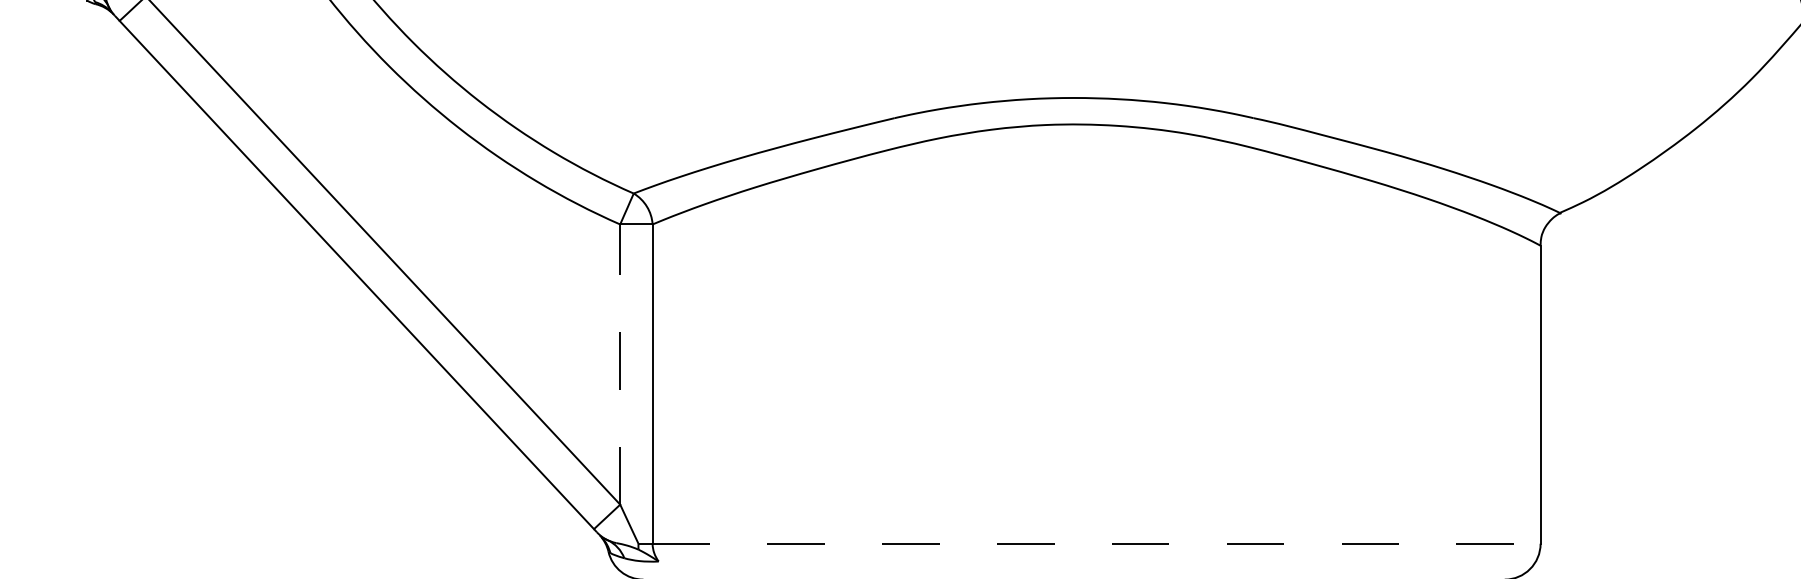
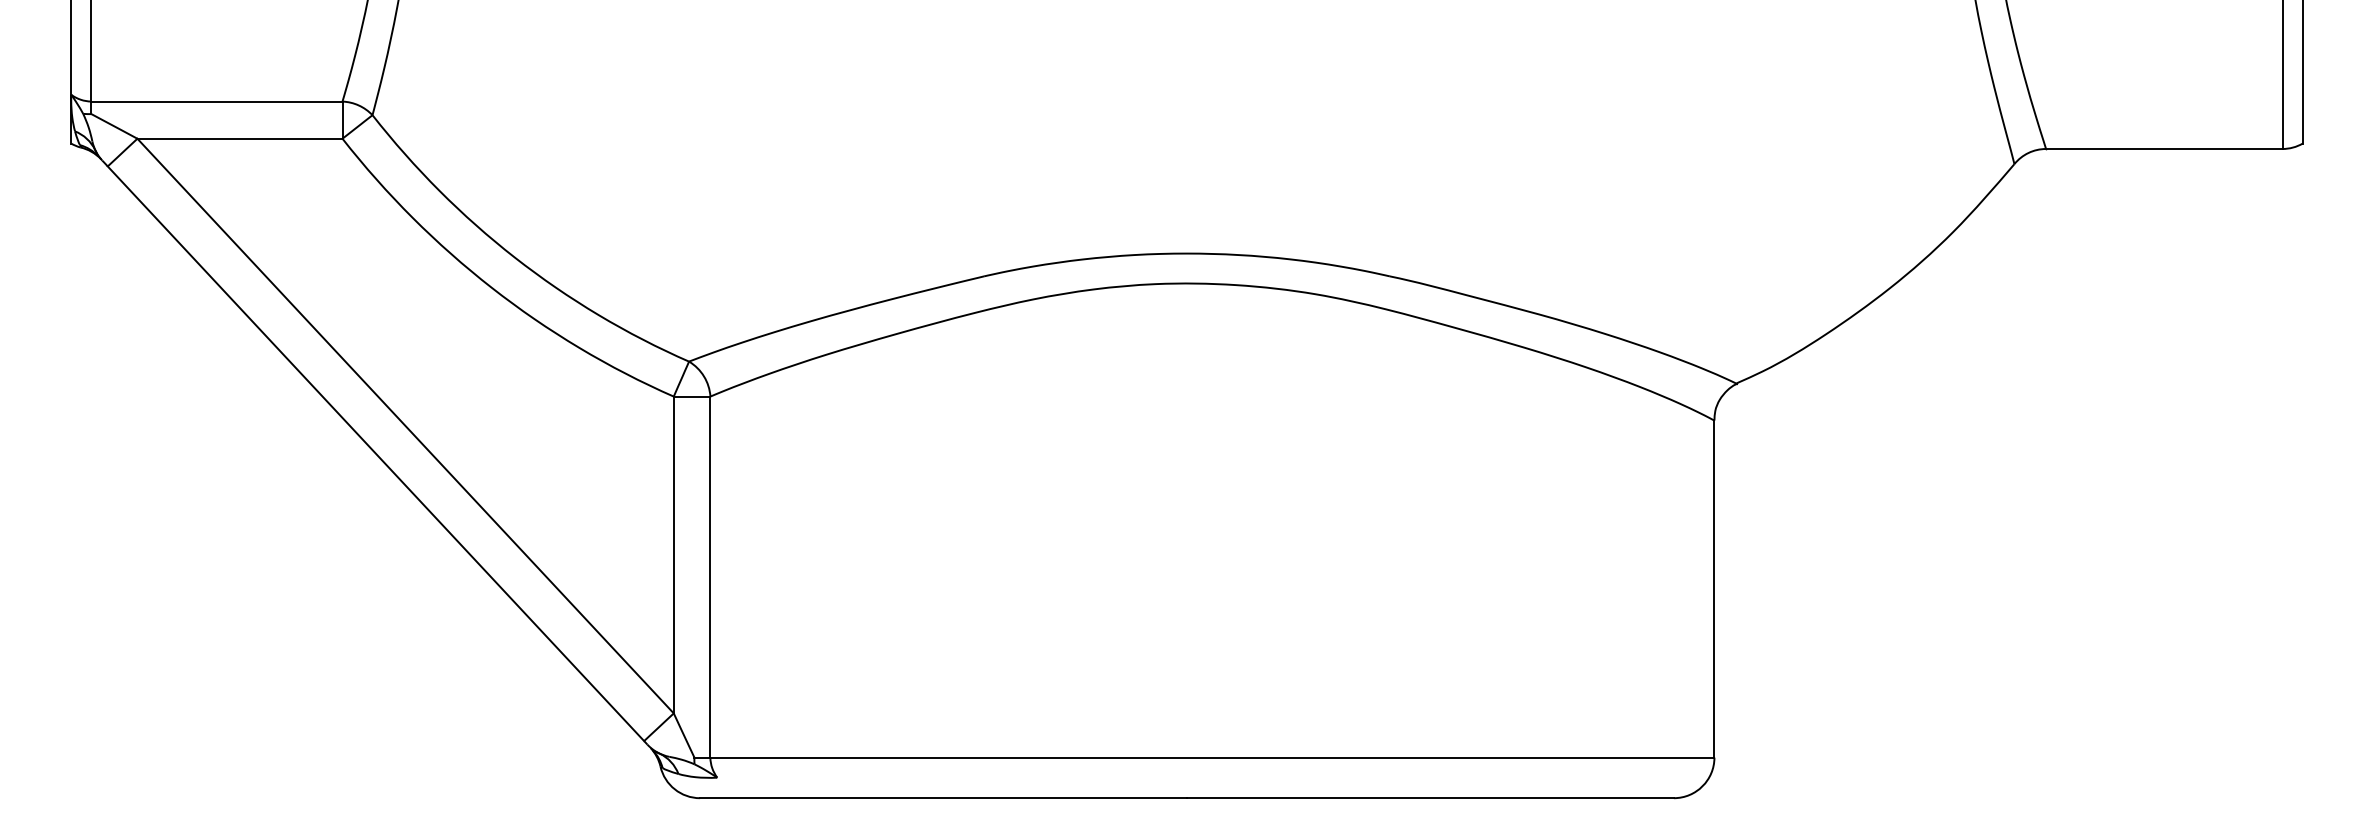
line: (619, 364) -> (673, 554), dashed -> solid
line: (1096, 543) -> (1212, 757), dashed -> solid

